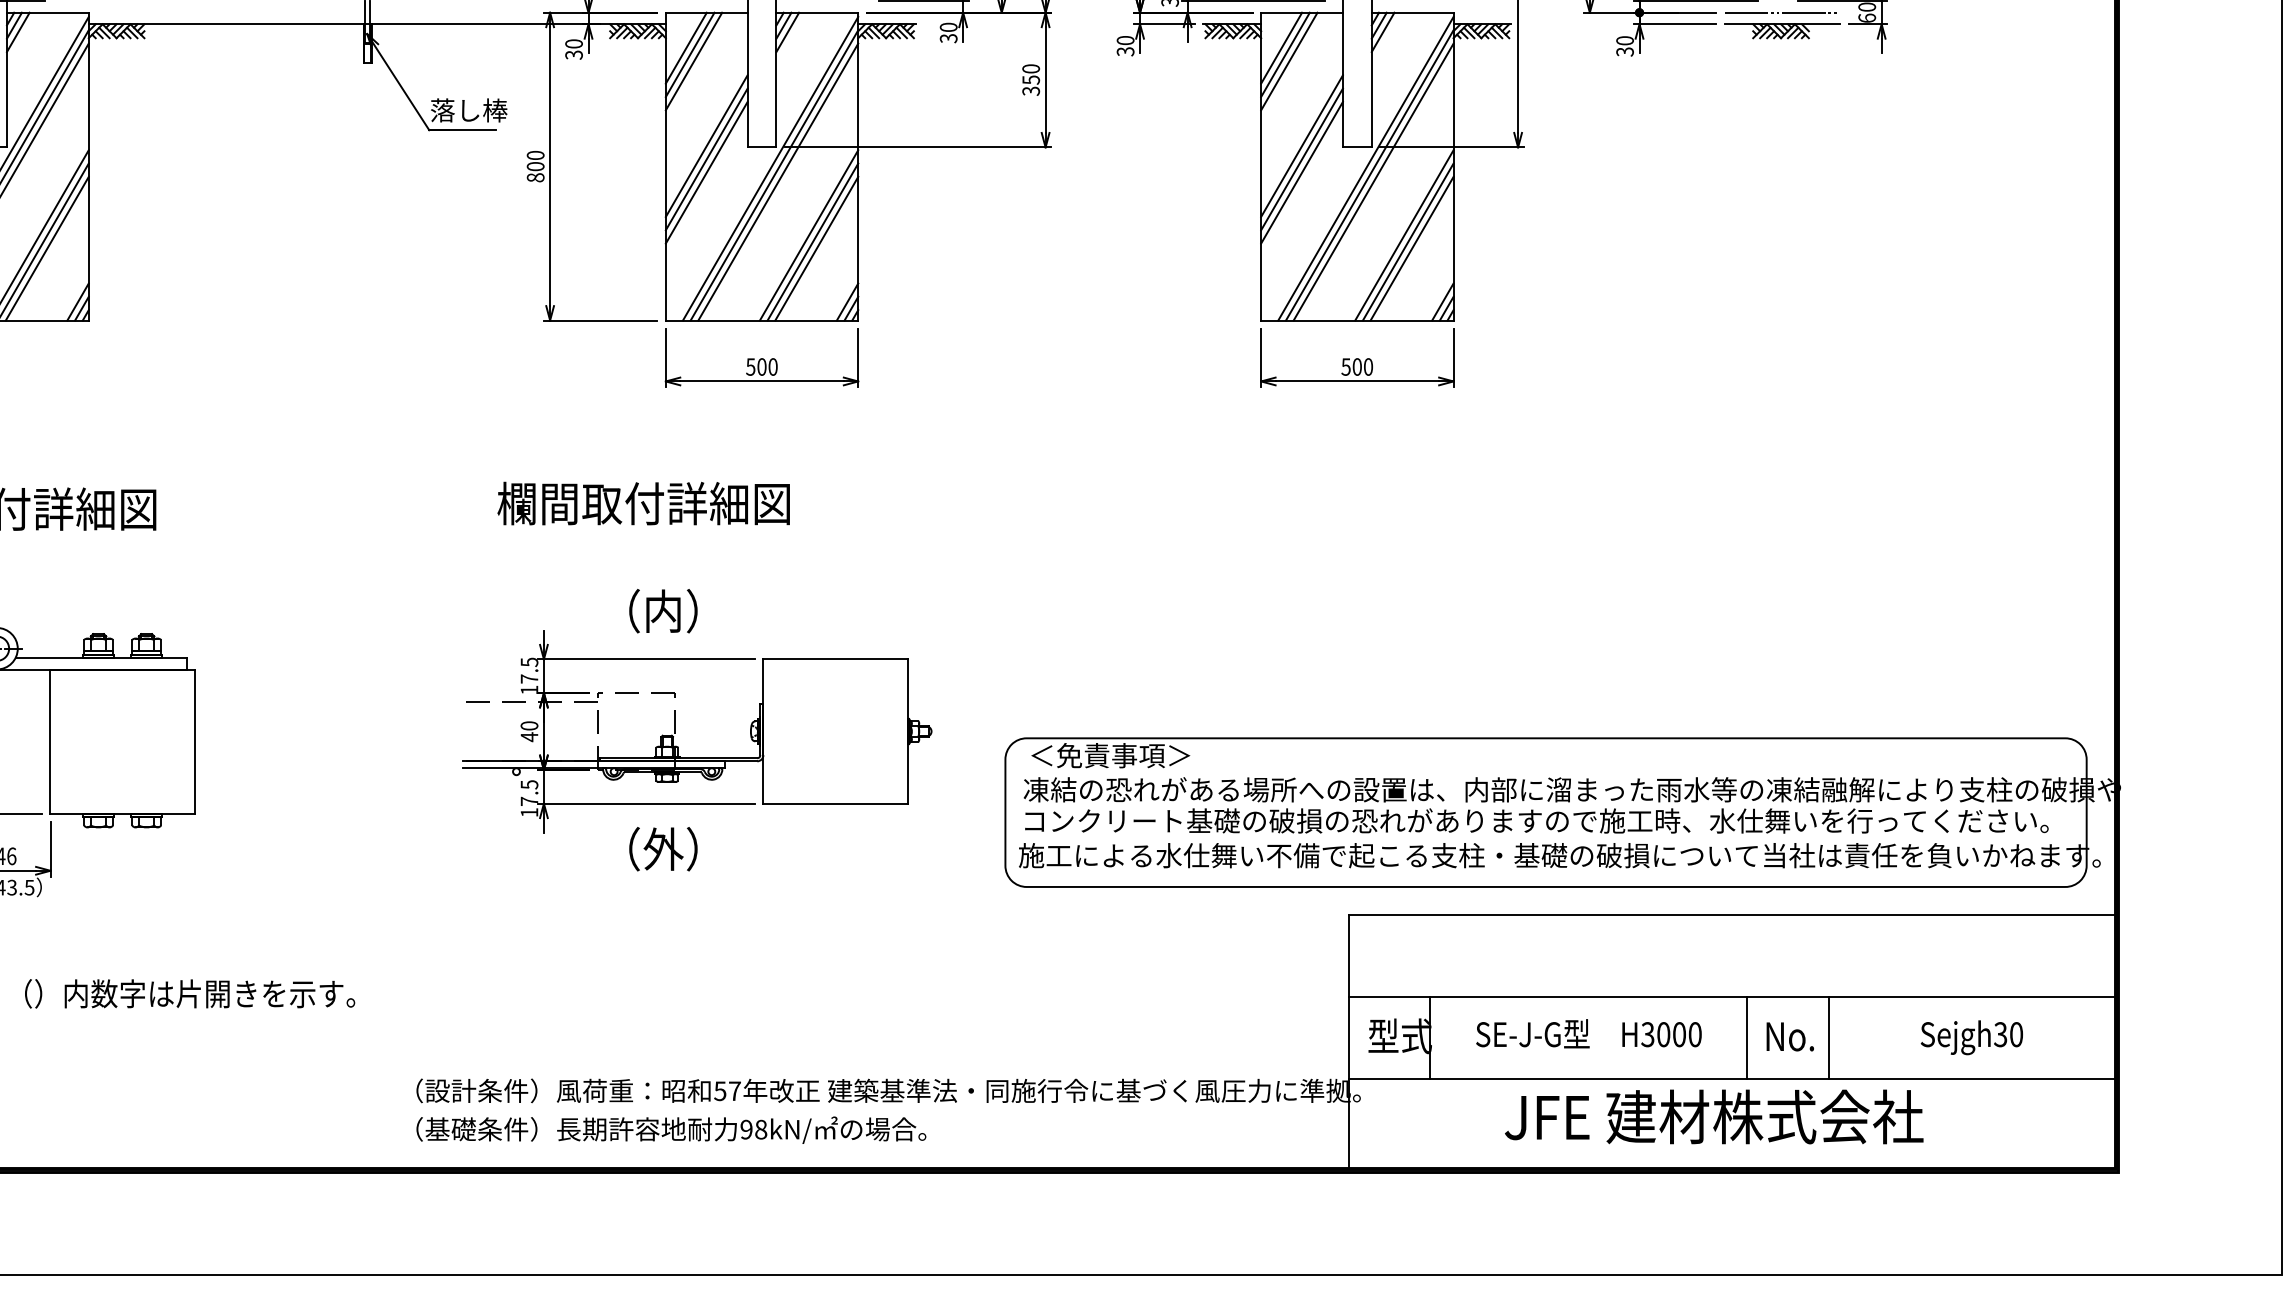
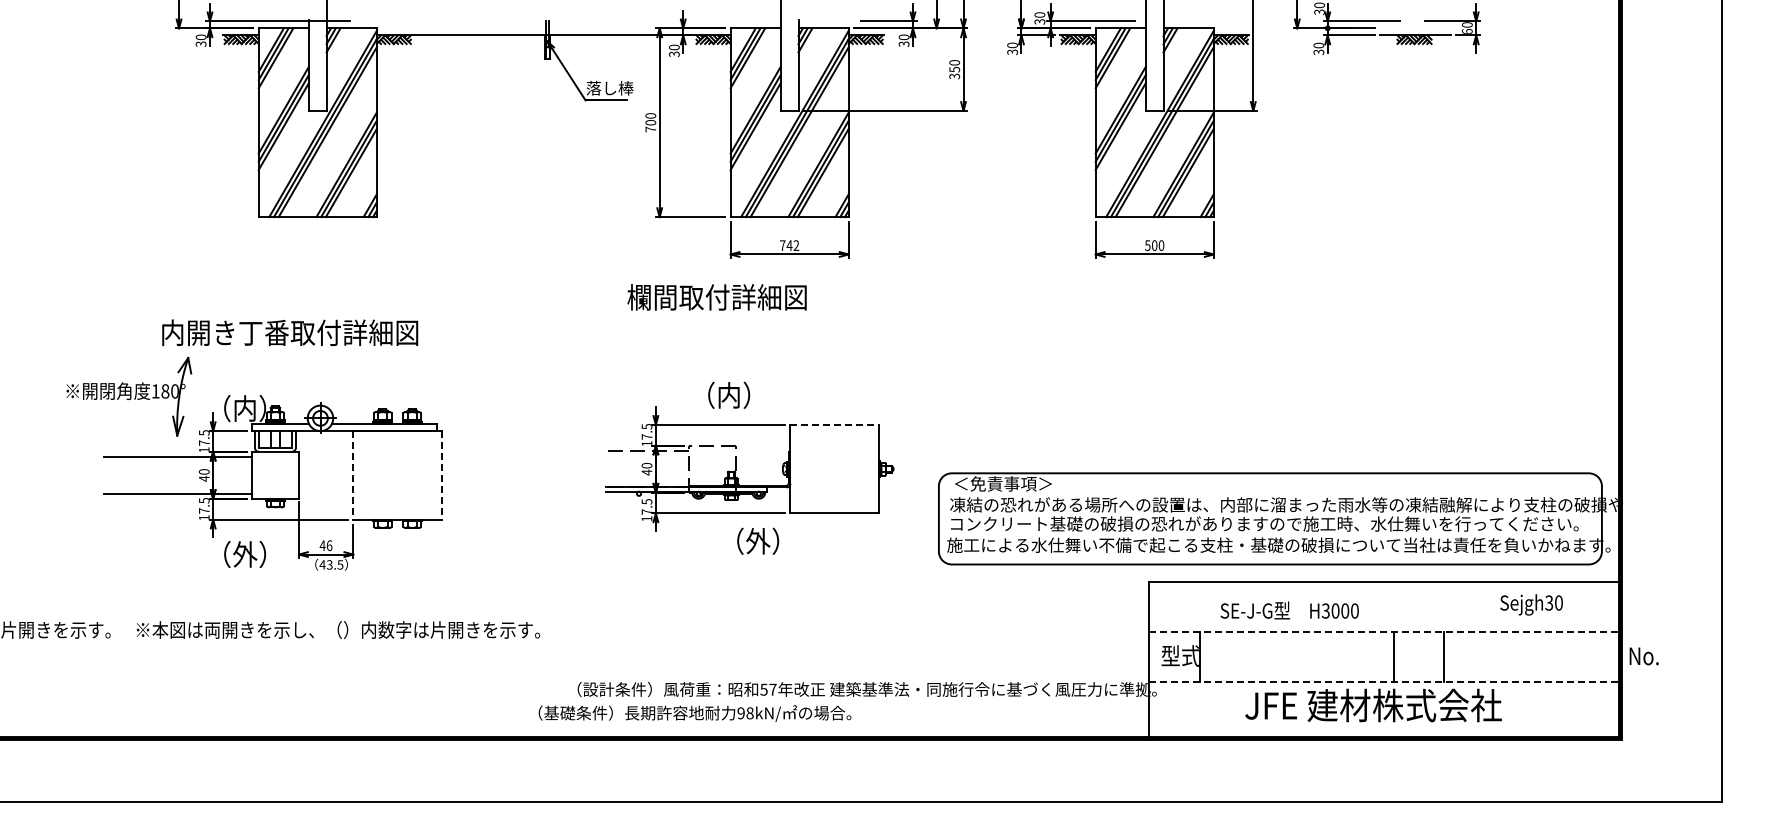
line: (1781, 12) -> (1414, 28), removed
text: (535, 177) -> (650, 129), 800 -> 700
text: (761, 366) -> (789, 245), 500 -> 742
text: (642, 503) -> (716, 297), moved
line: (836, 658) -> (835, 424), solid -> dashed
line: (50, 741) -> (353, 475), solid -> dashed
line: (194, 741) -> (441, 475), solid -> dashed
text: (663, 847) -> (758, 540), moved
line: (1732, 996) -> (1384, 631), solid -> dashed
text: (1588, 1033) -> (1289, 610), moved
text: (1789, 1037) -> (1643, 656), moved
text: (1971, 1037) -> (1531, 604), moved
line: (1732, 1079) -> (1384, 682), solid -> dashed
text: (670, 1129) -> (694, 713), moved

